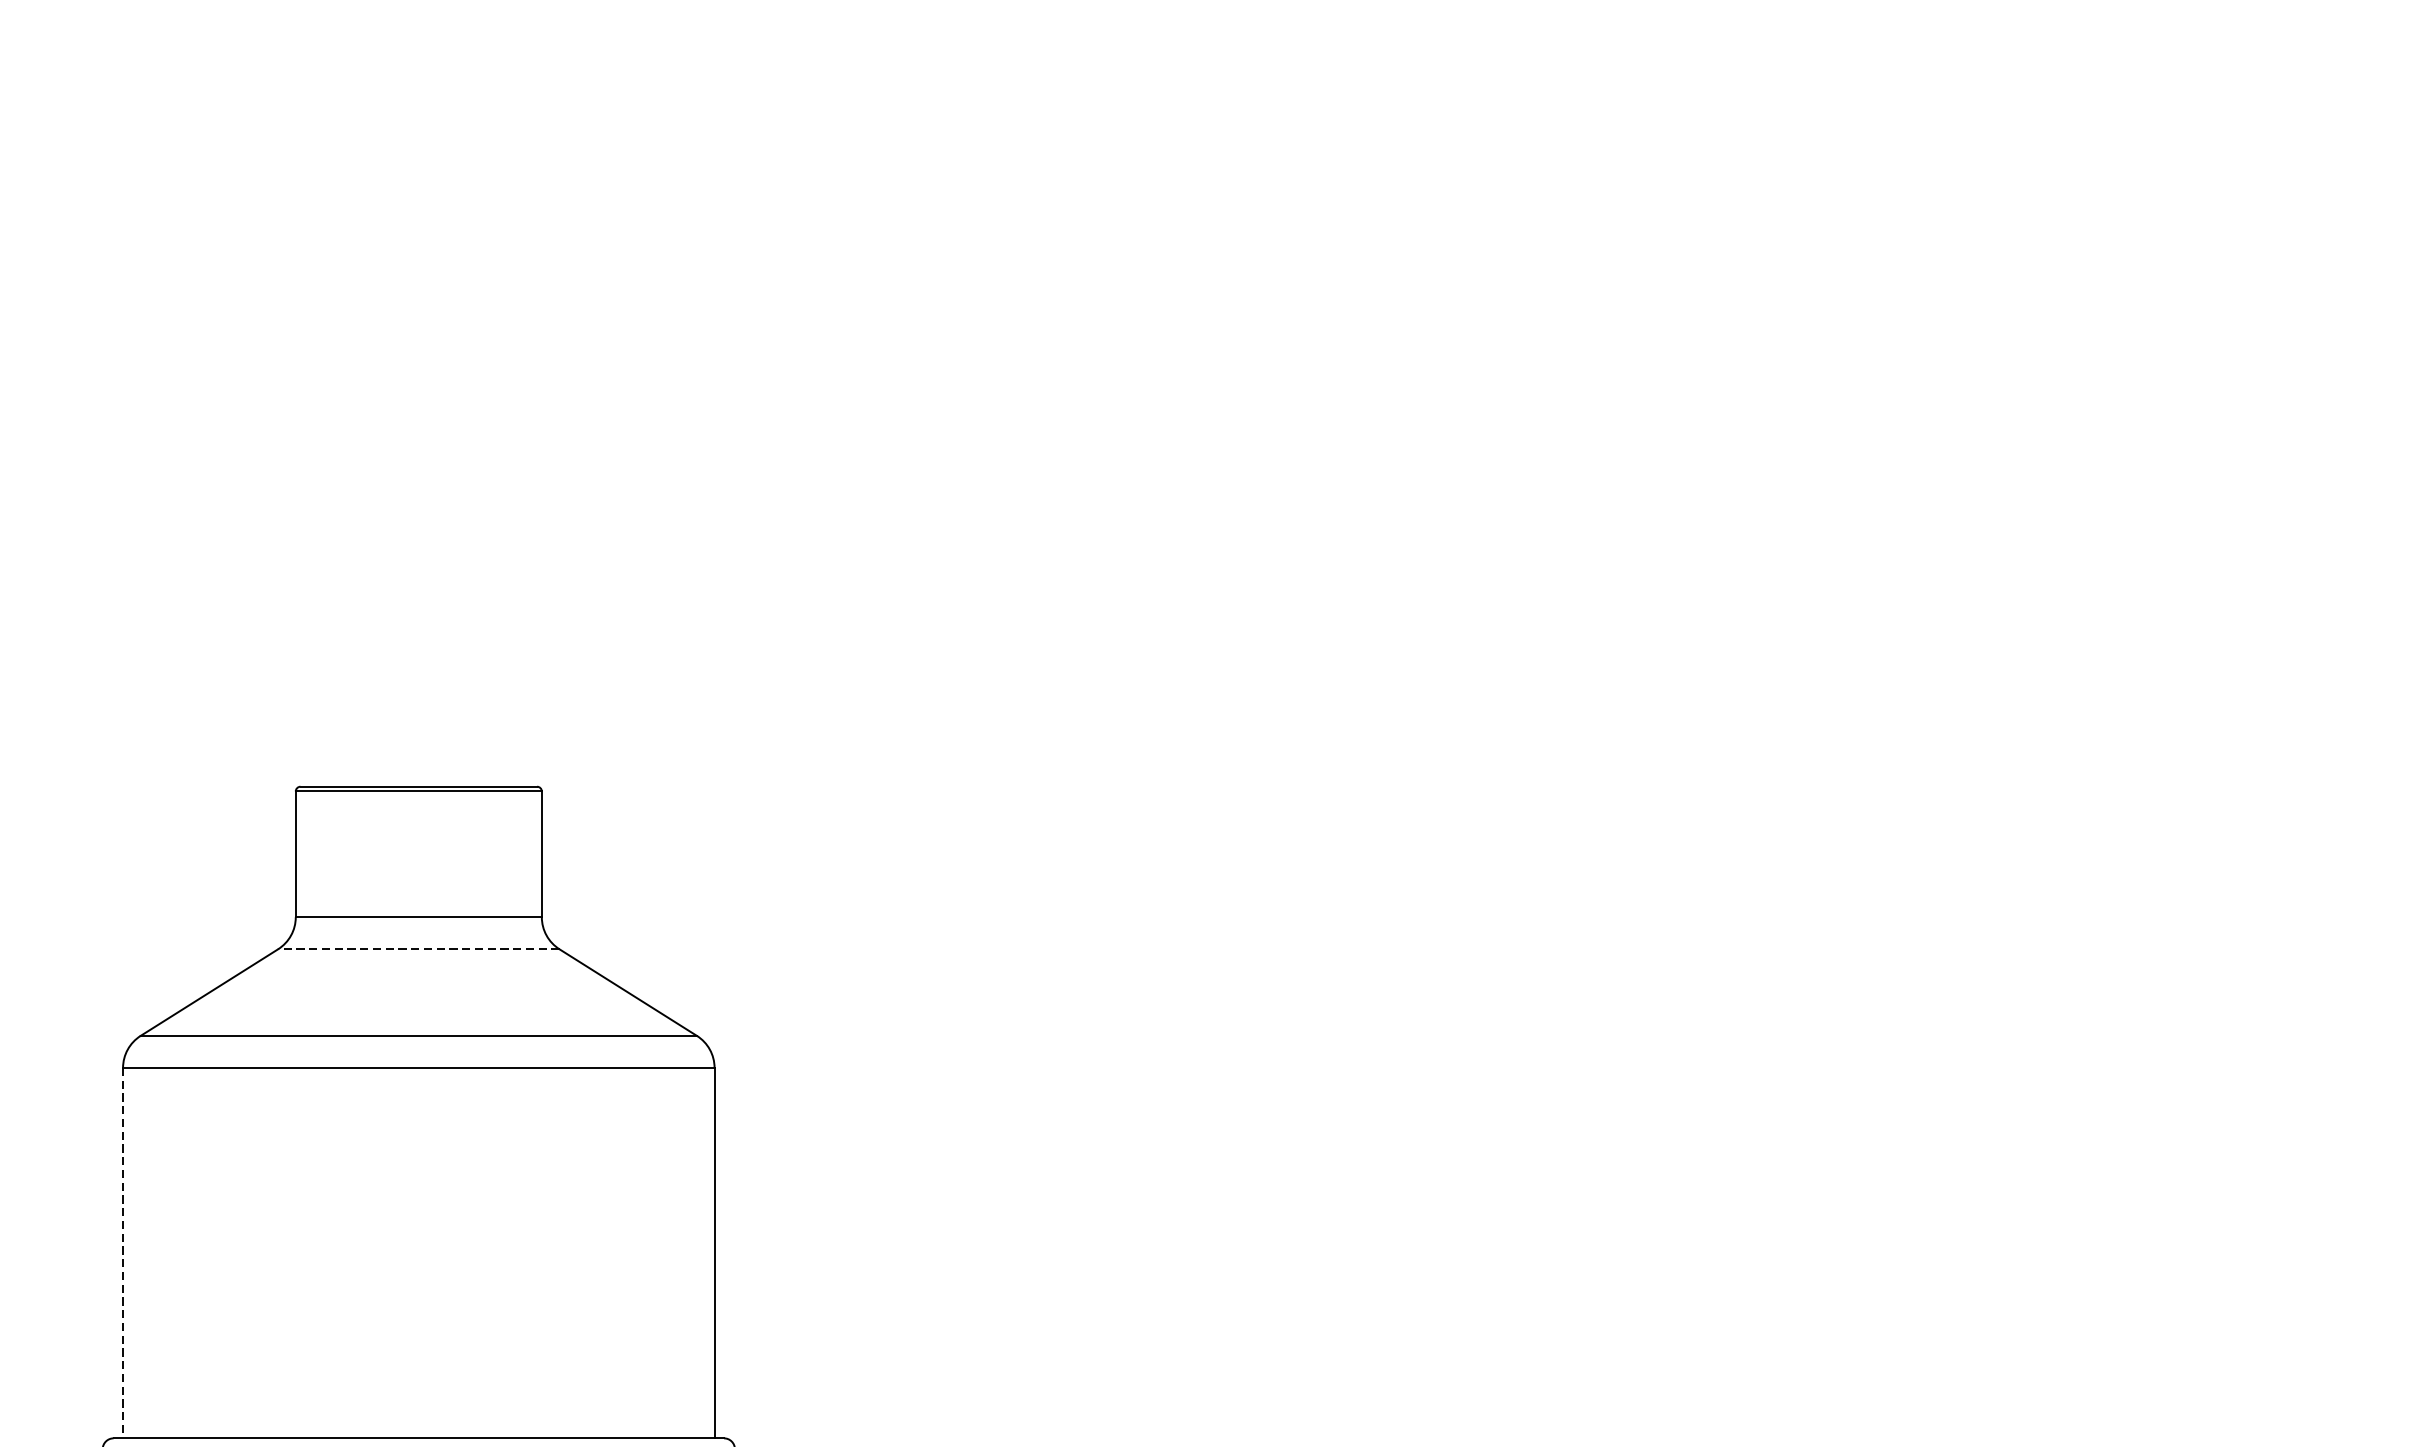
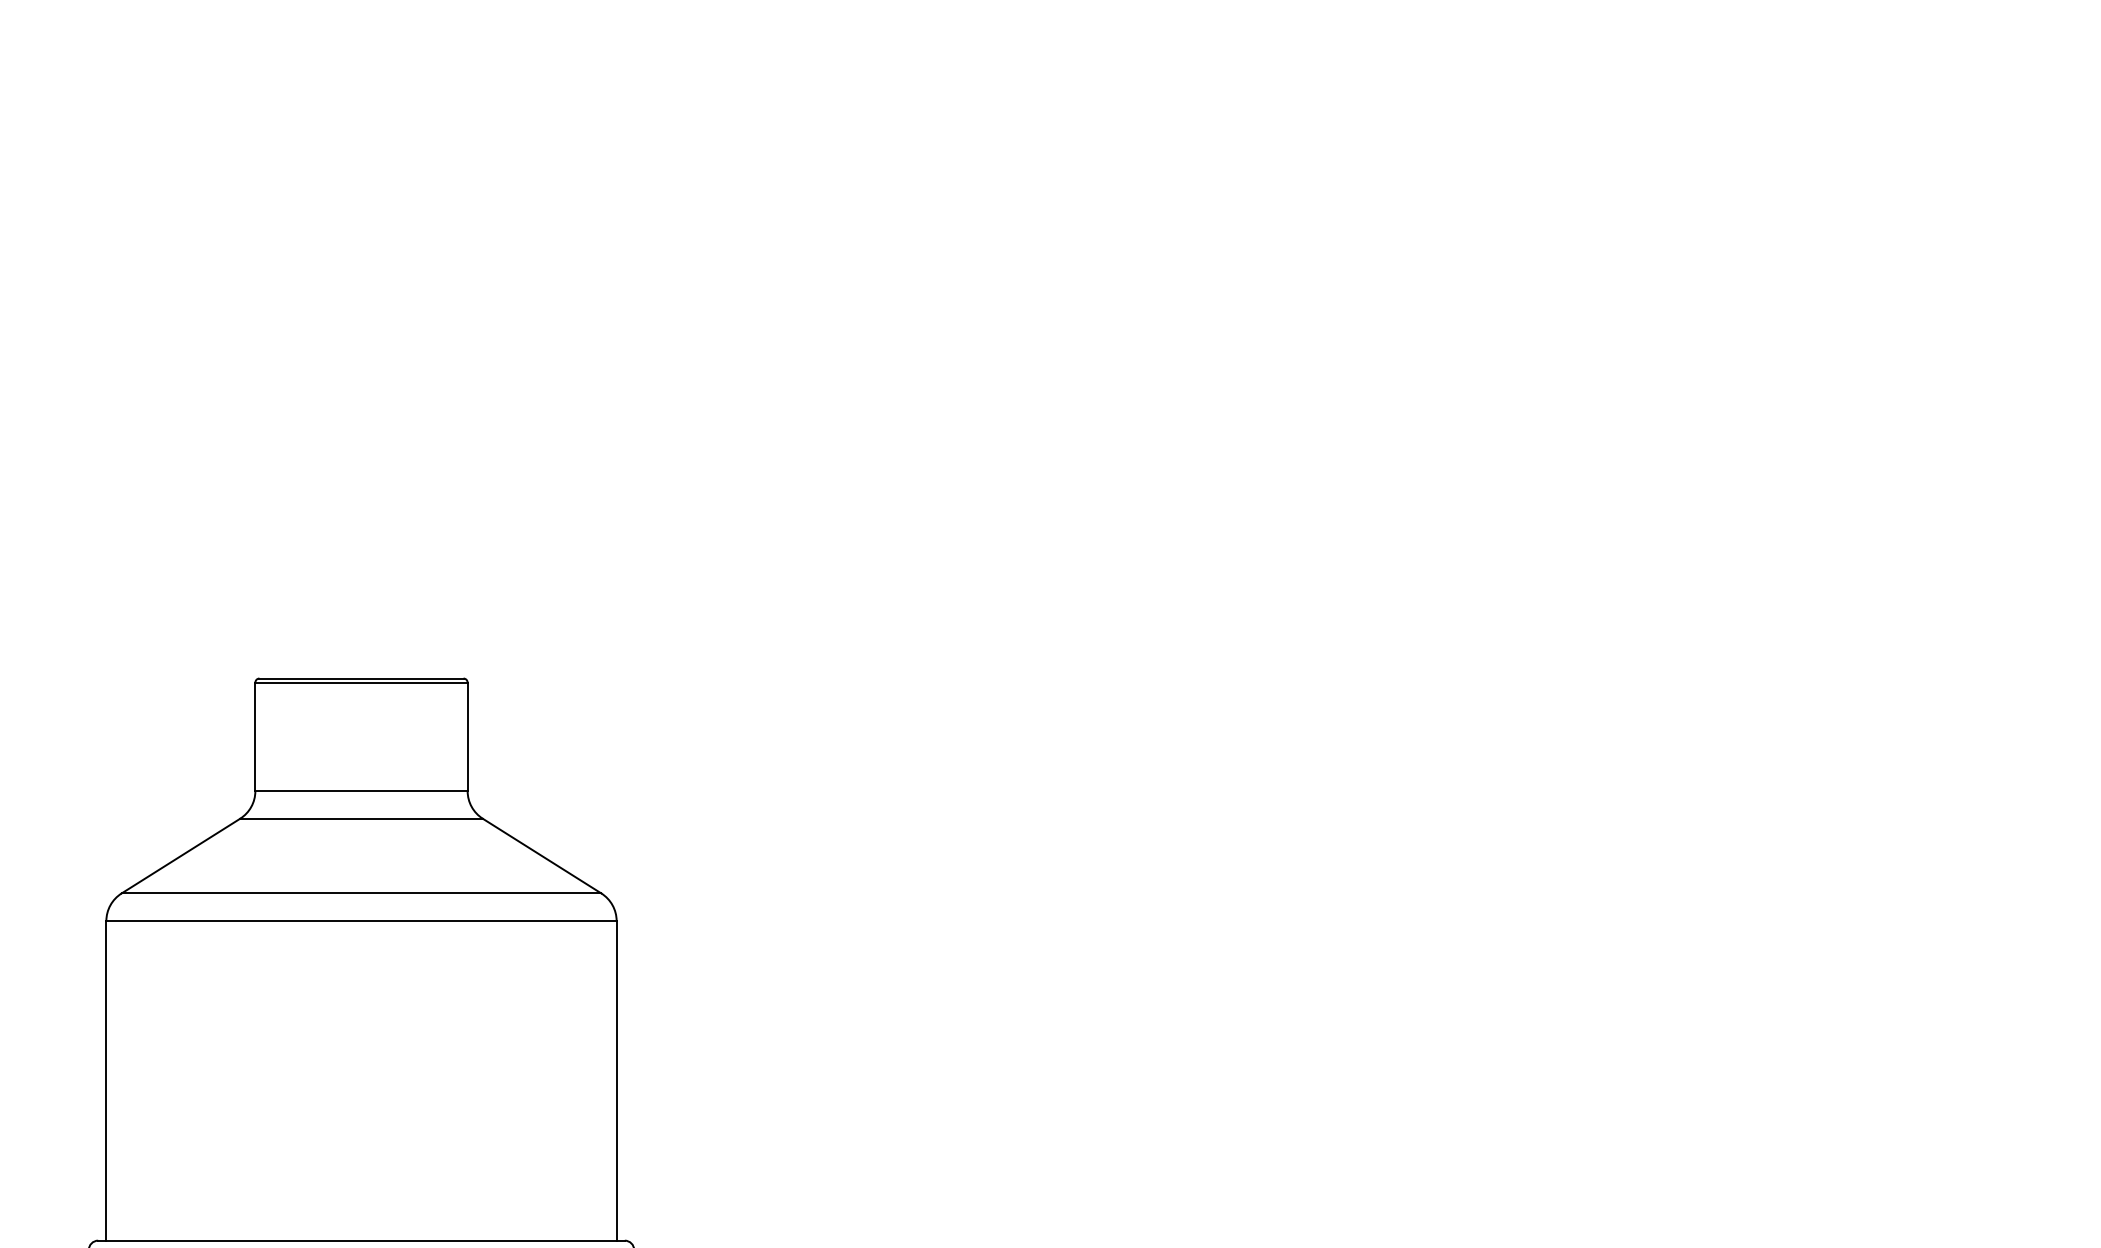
line: (418, 948) -> (361, 818), dashed -> solid
line: (123, 1252) -> (106, 1080), dashed -> solid

